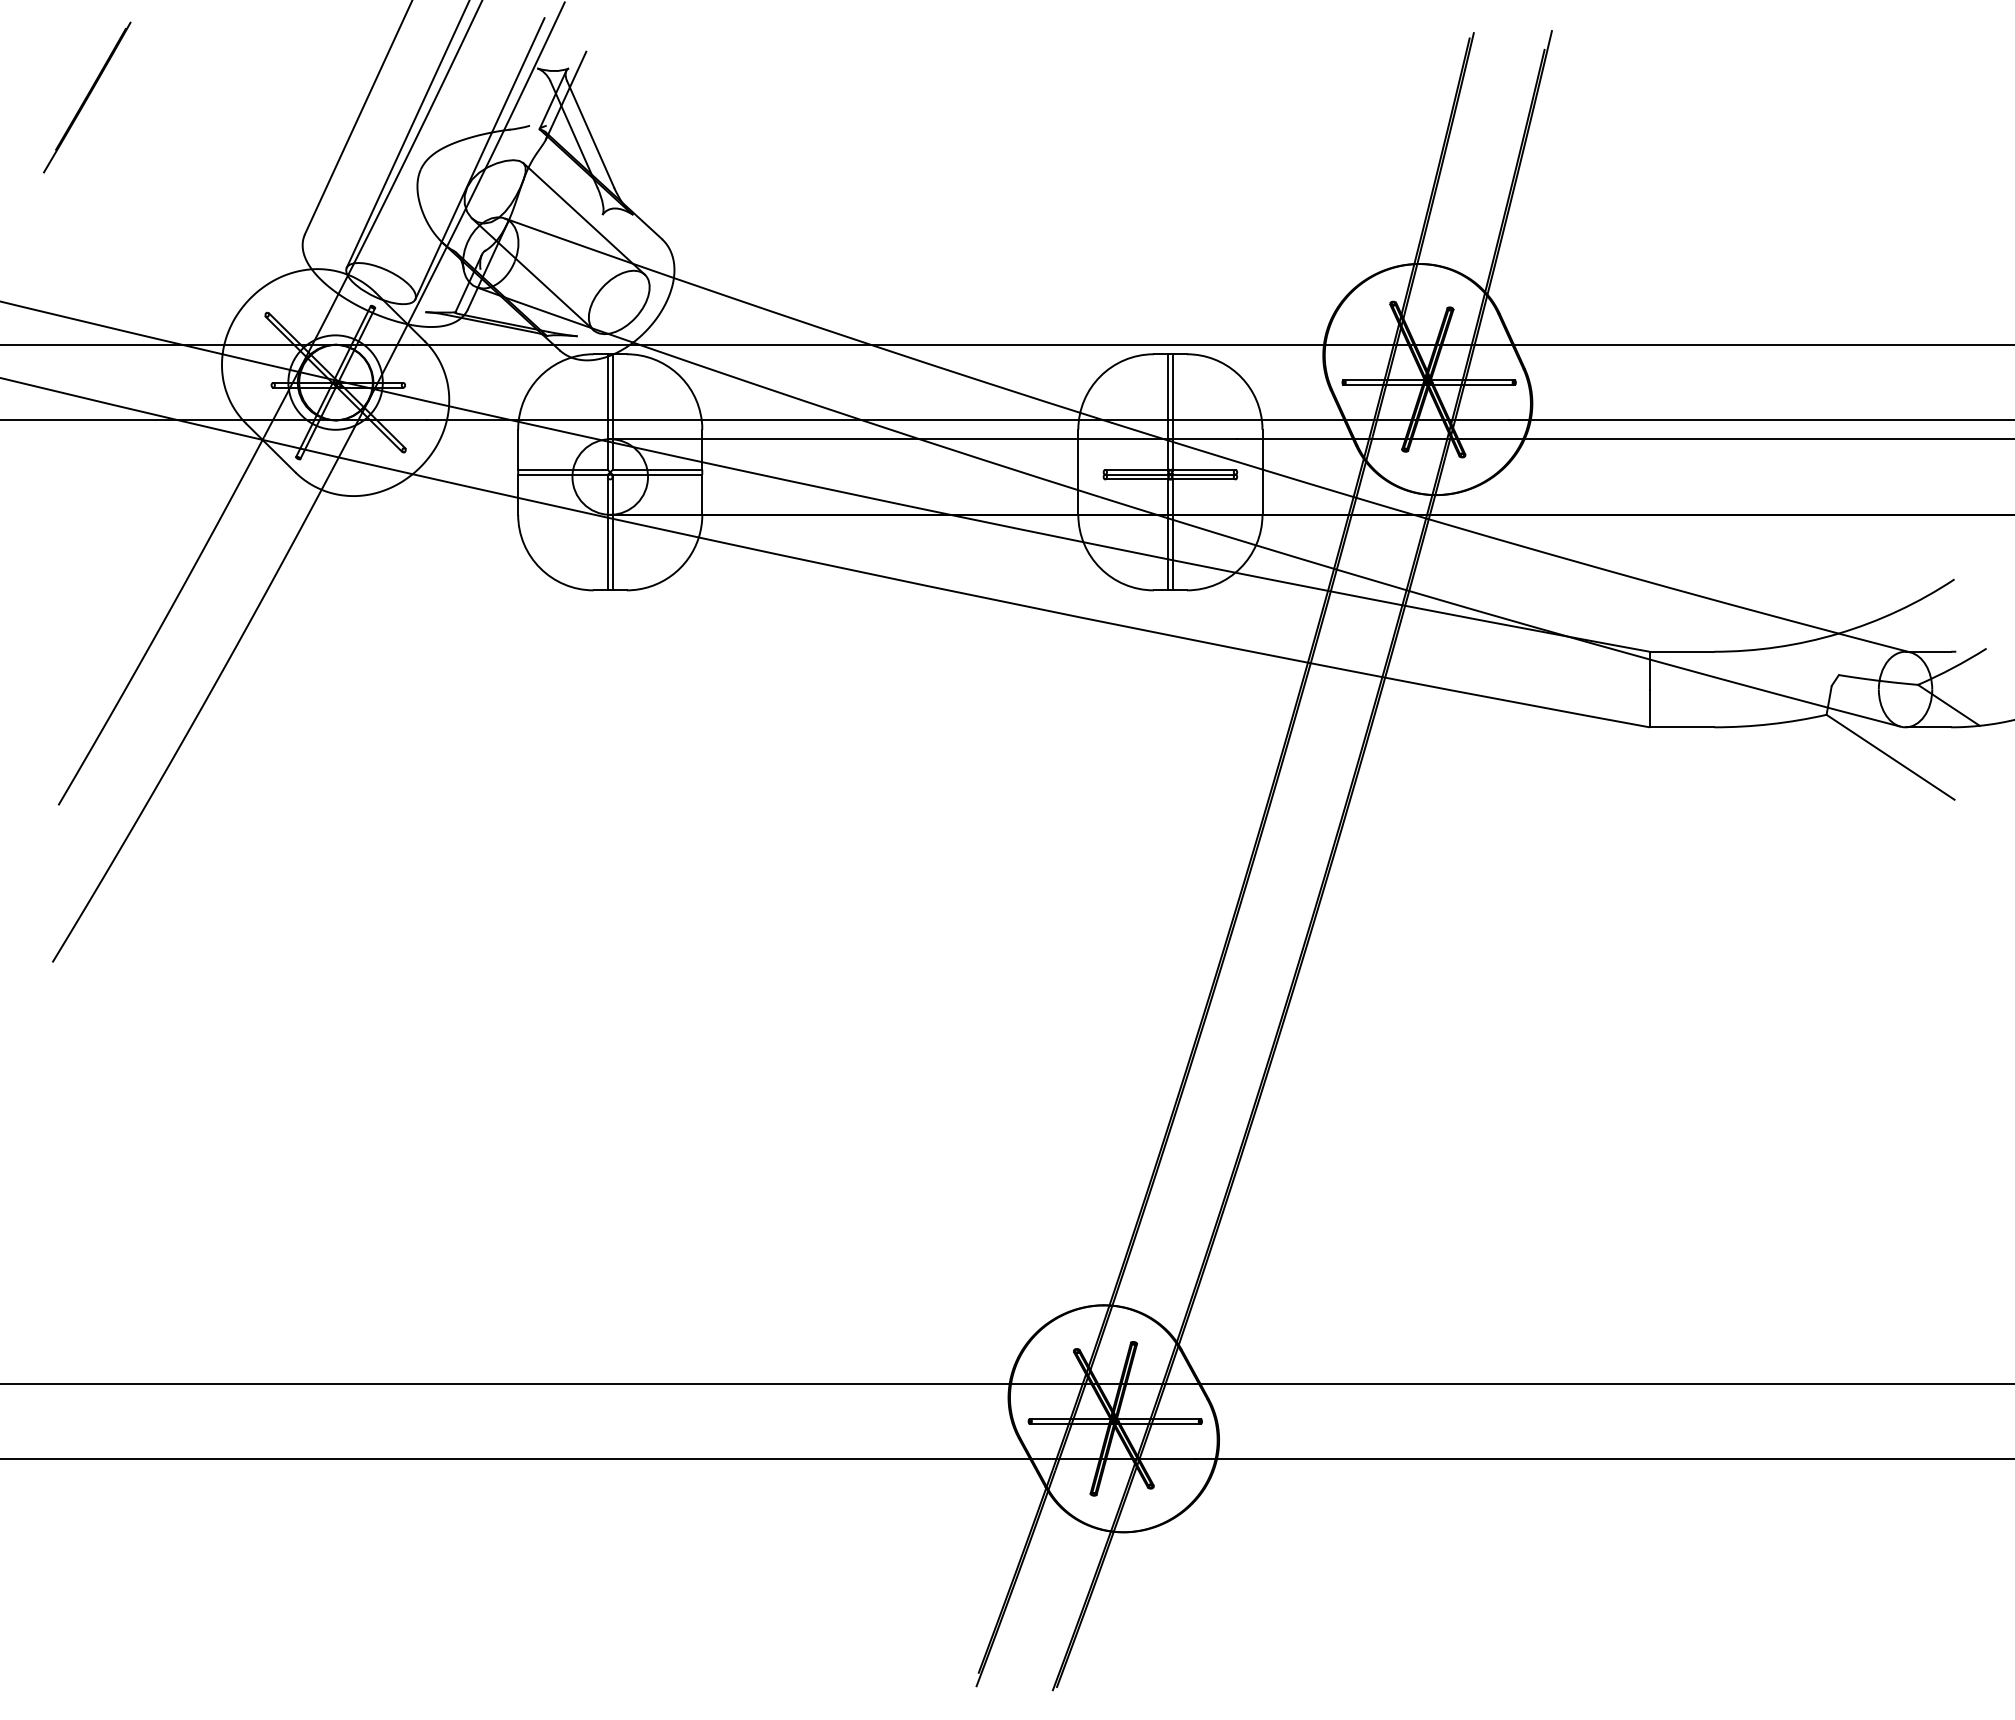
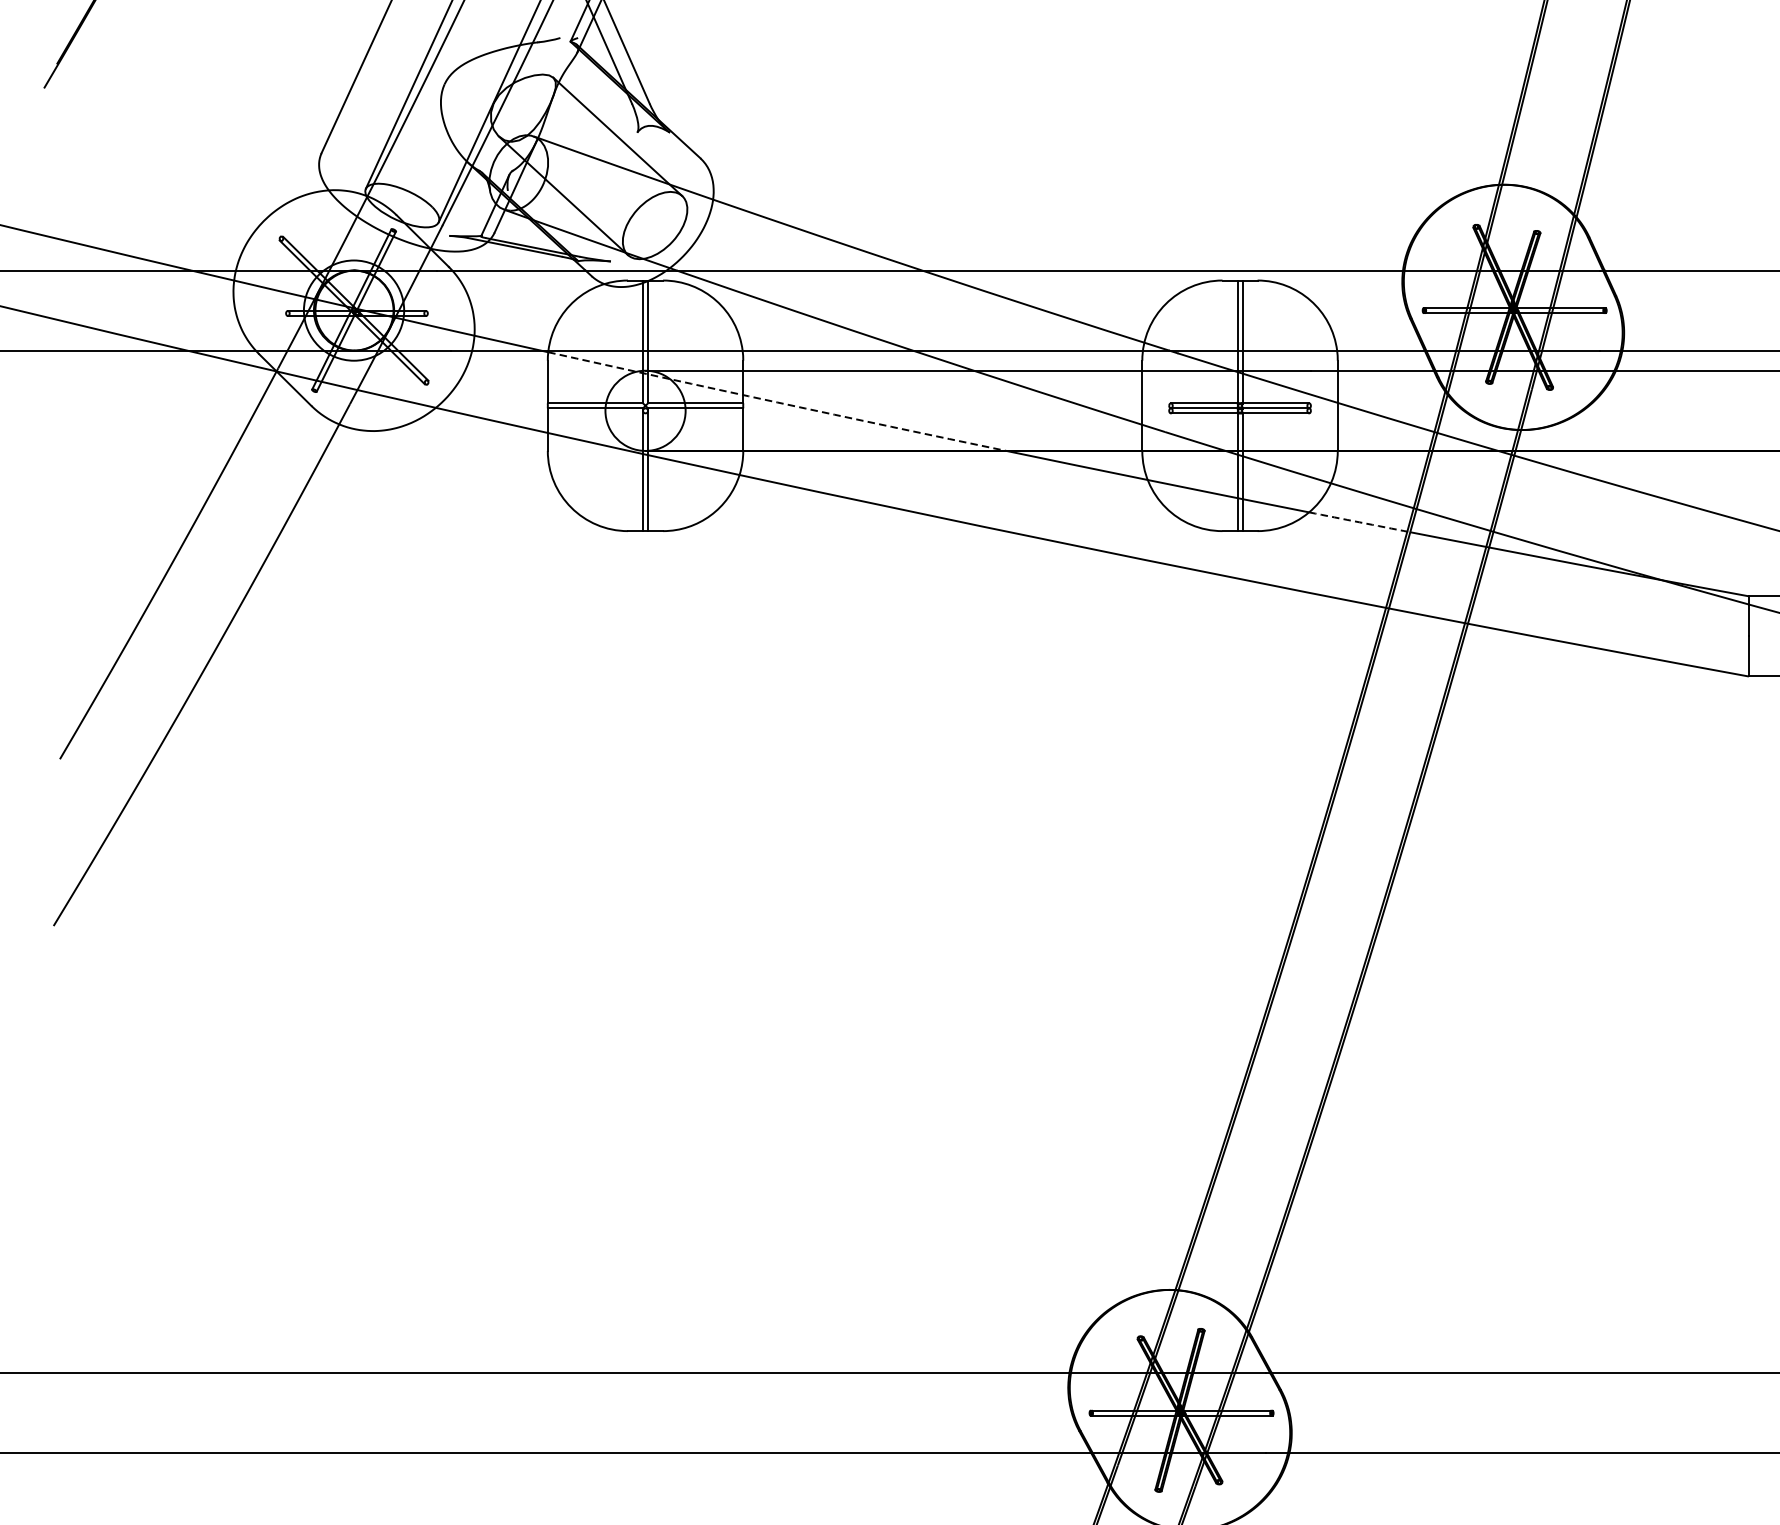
arc: (734, 469) -> (777, 402), solid -> dashed
arc: (1283, 582) -> (1360, 522), solid -> dashed

